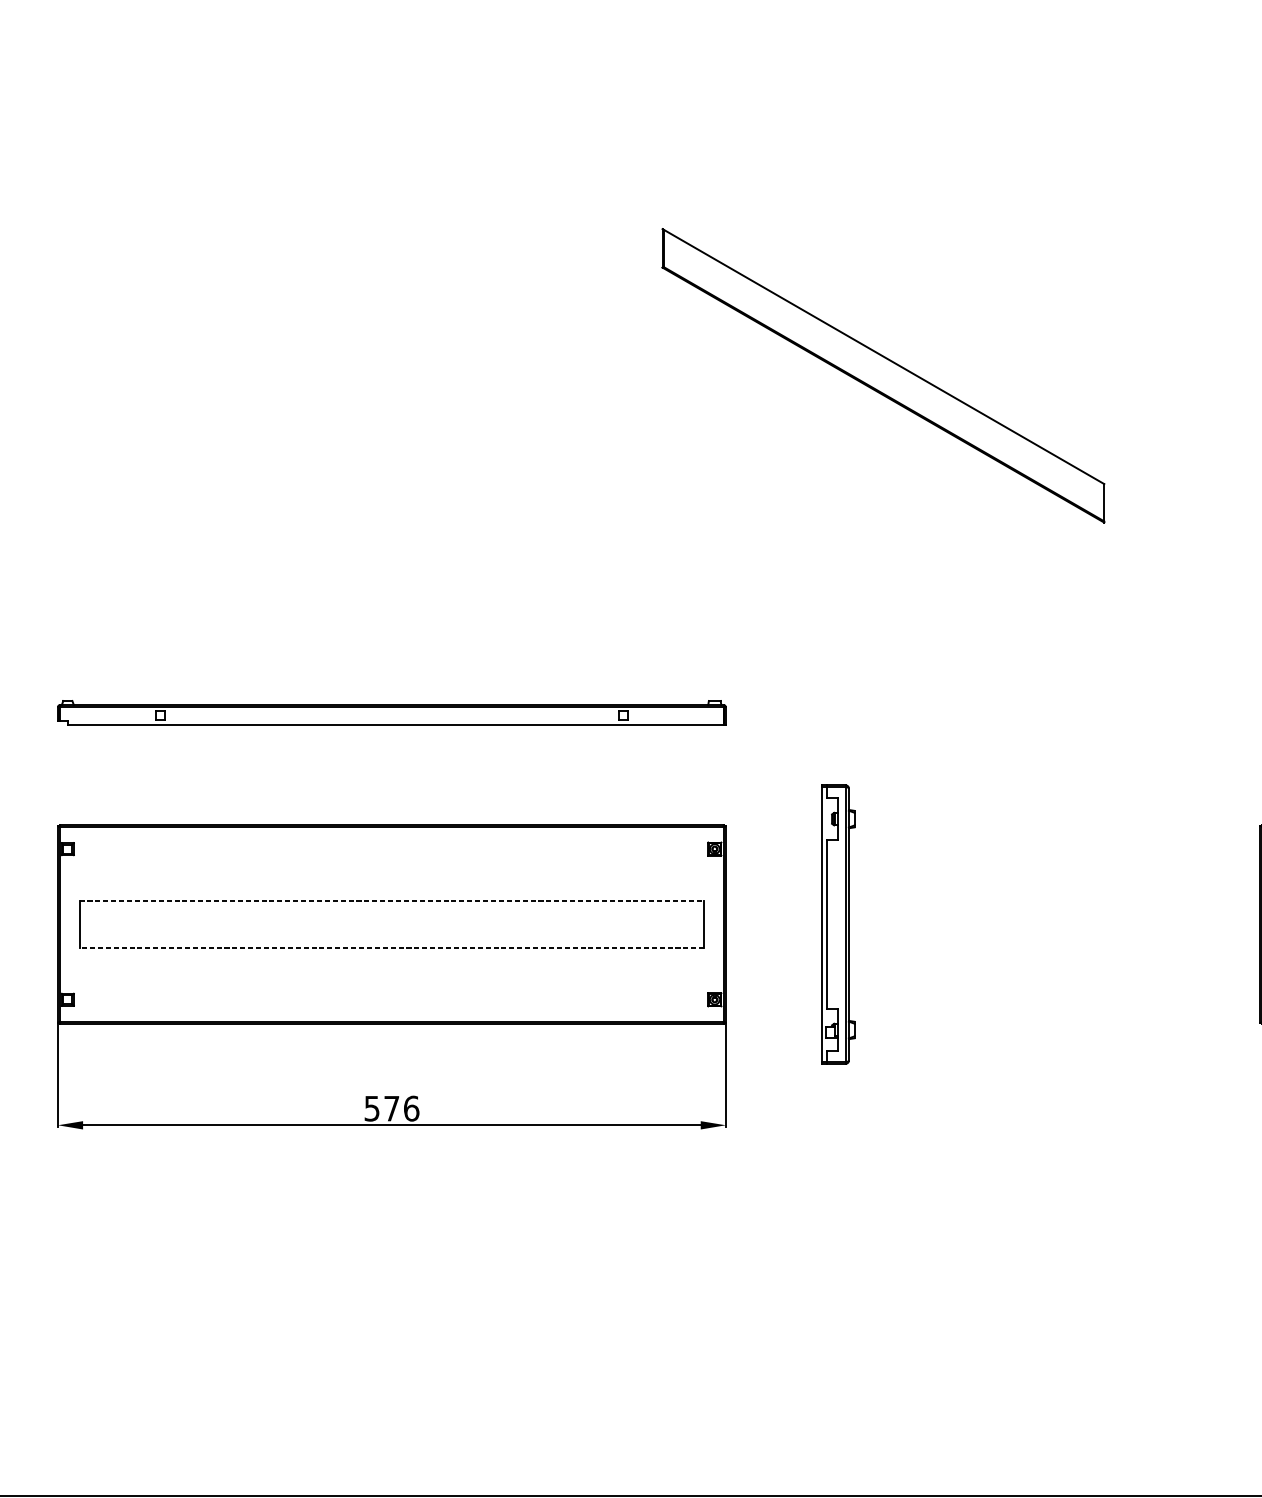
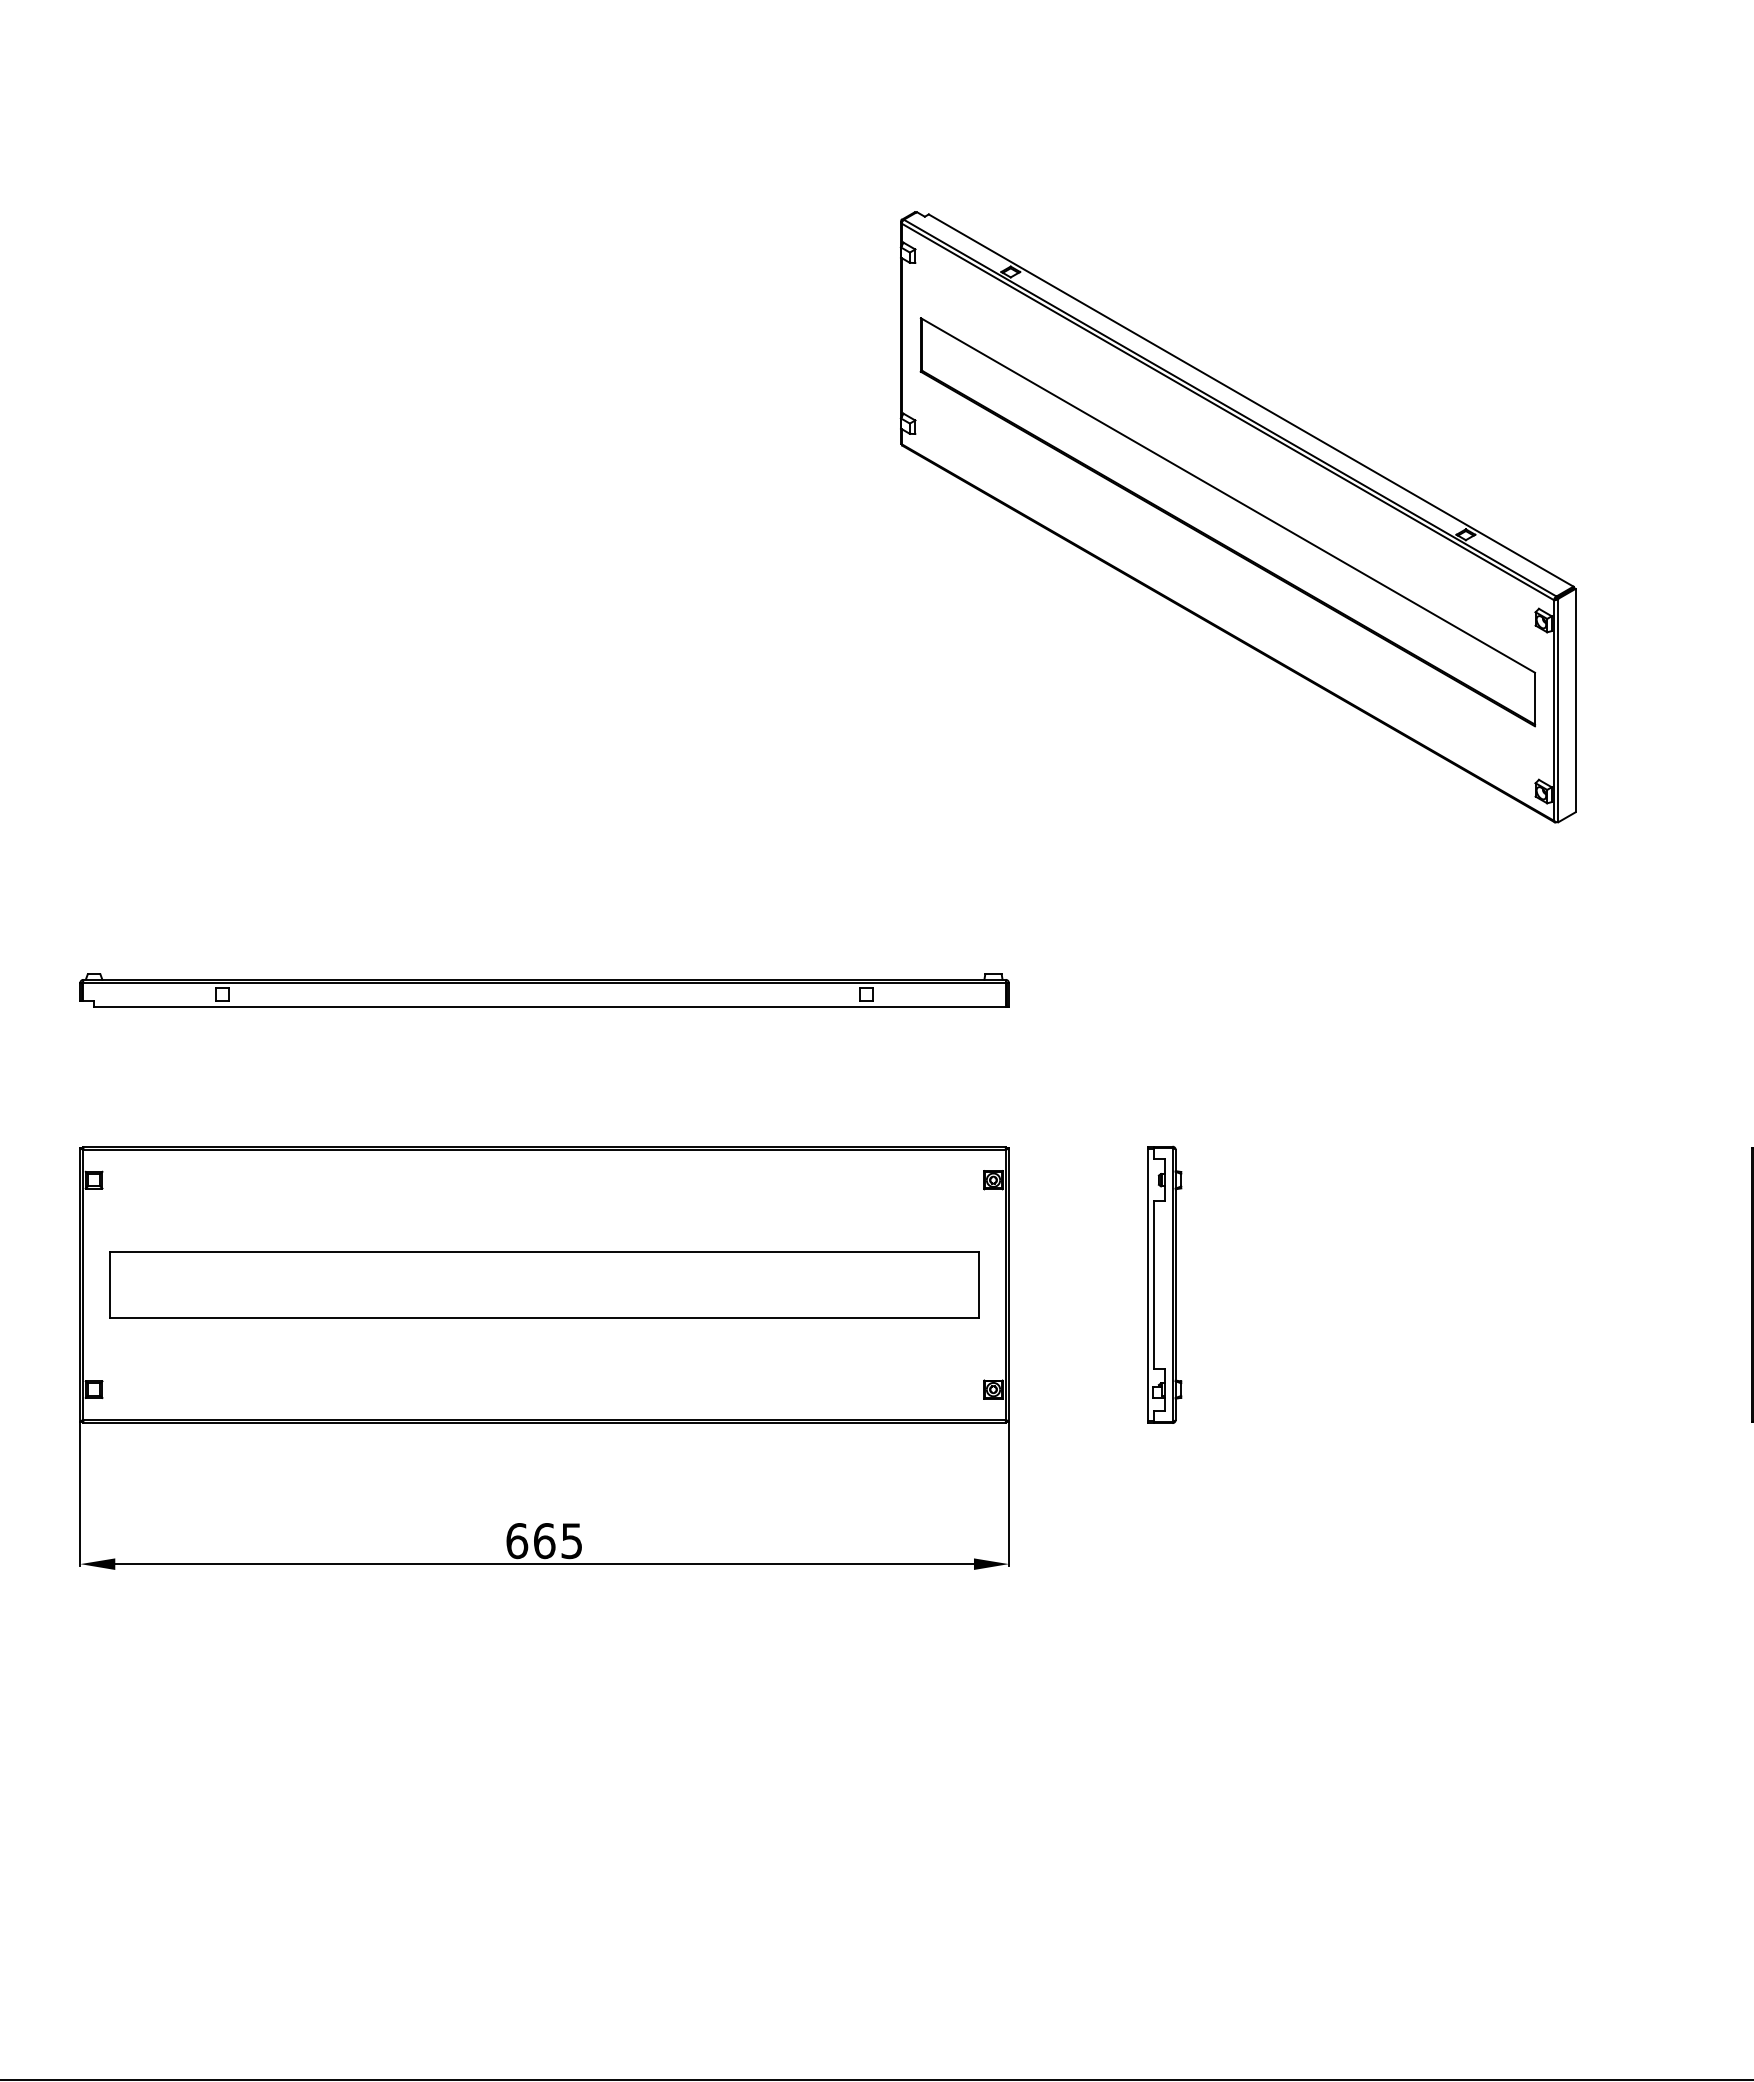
part: (890, 372) -> (1237, 517), added
line: (392, 901) -> (545, 1252), dashed -> solid
part: (837, 924) -> (1164, 1284), size x0.71
line: (391, 947) -> (544, 1317), dashed -> solid
text: (391, 1109) -> (544, 1541), 576 -> 665

